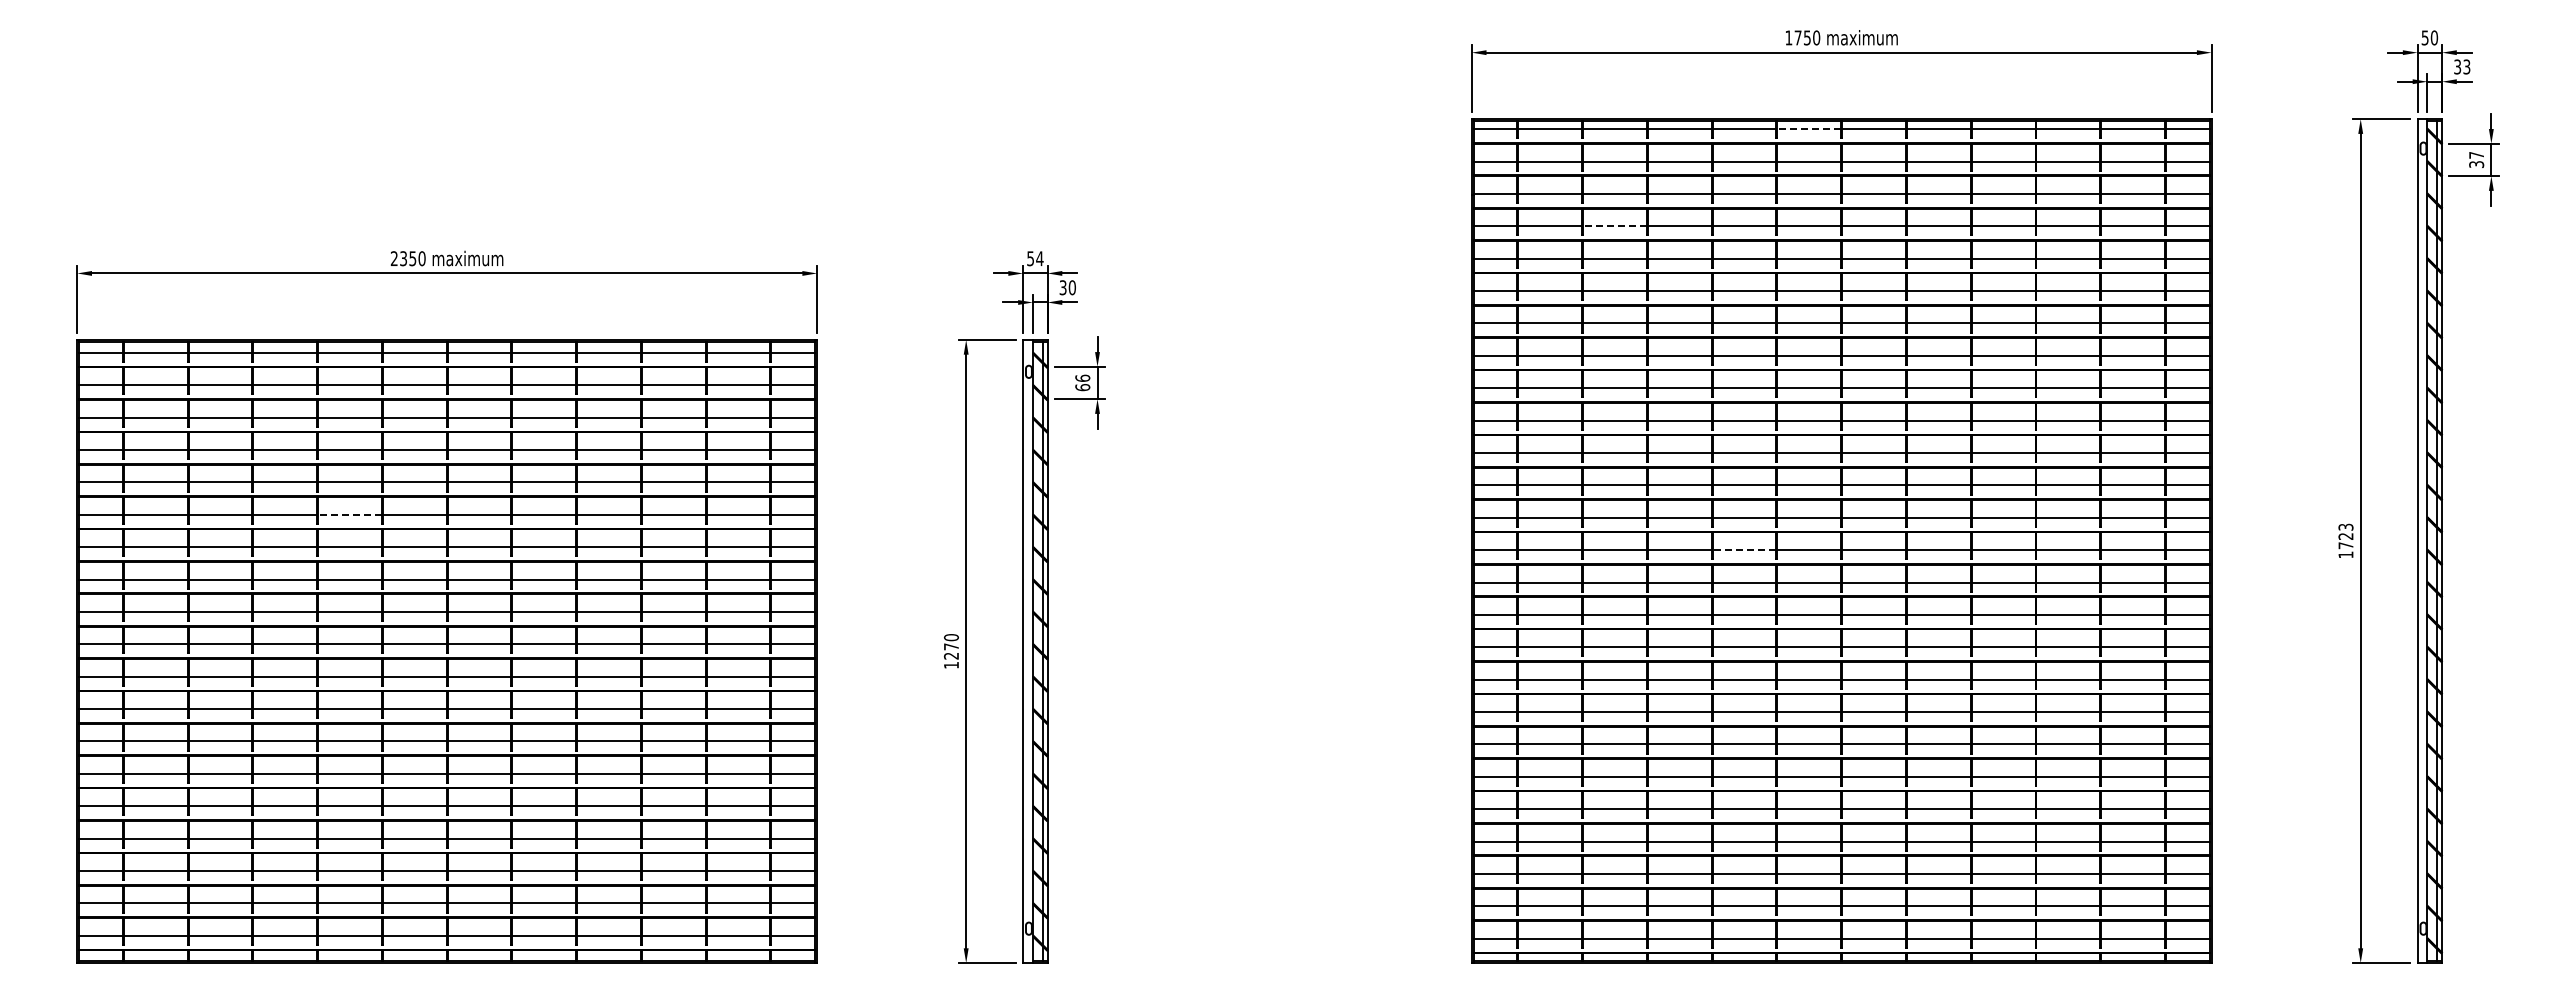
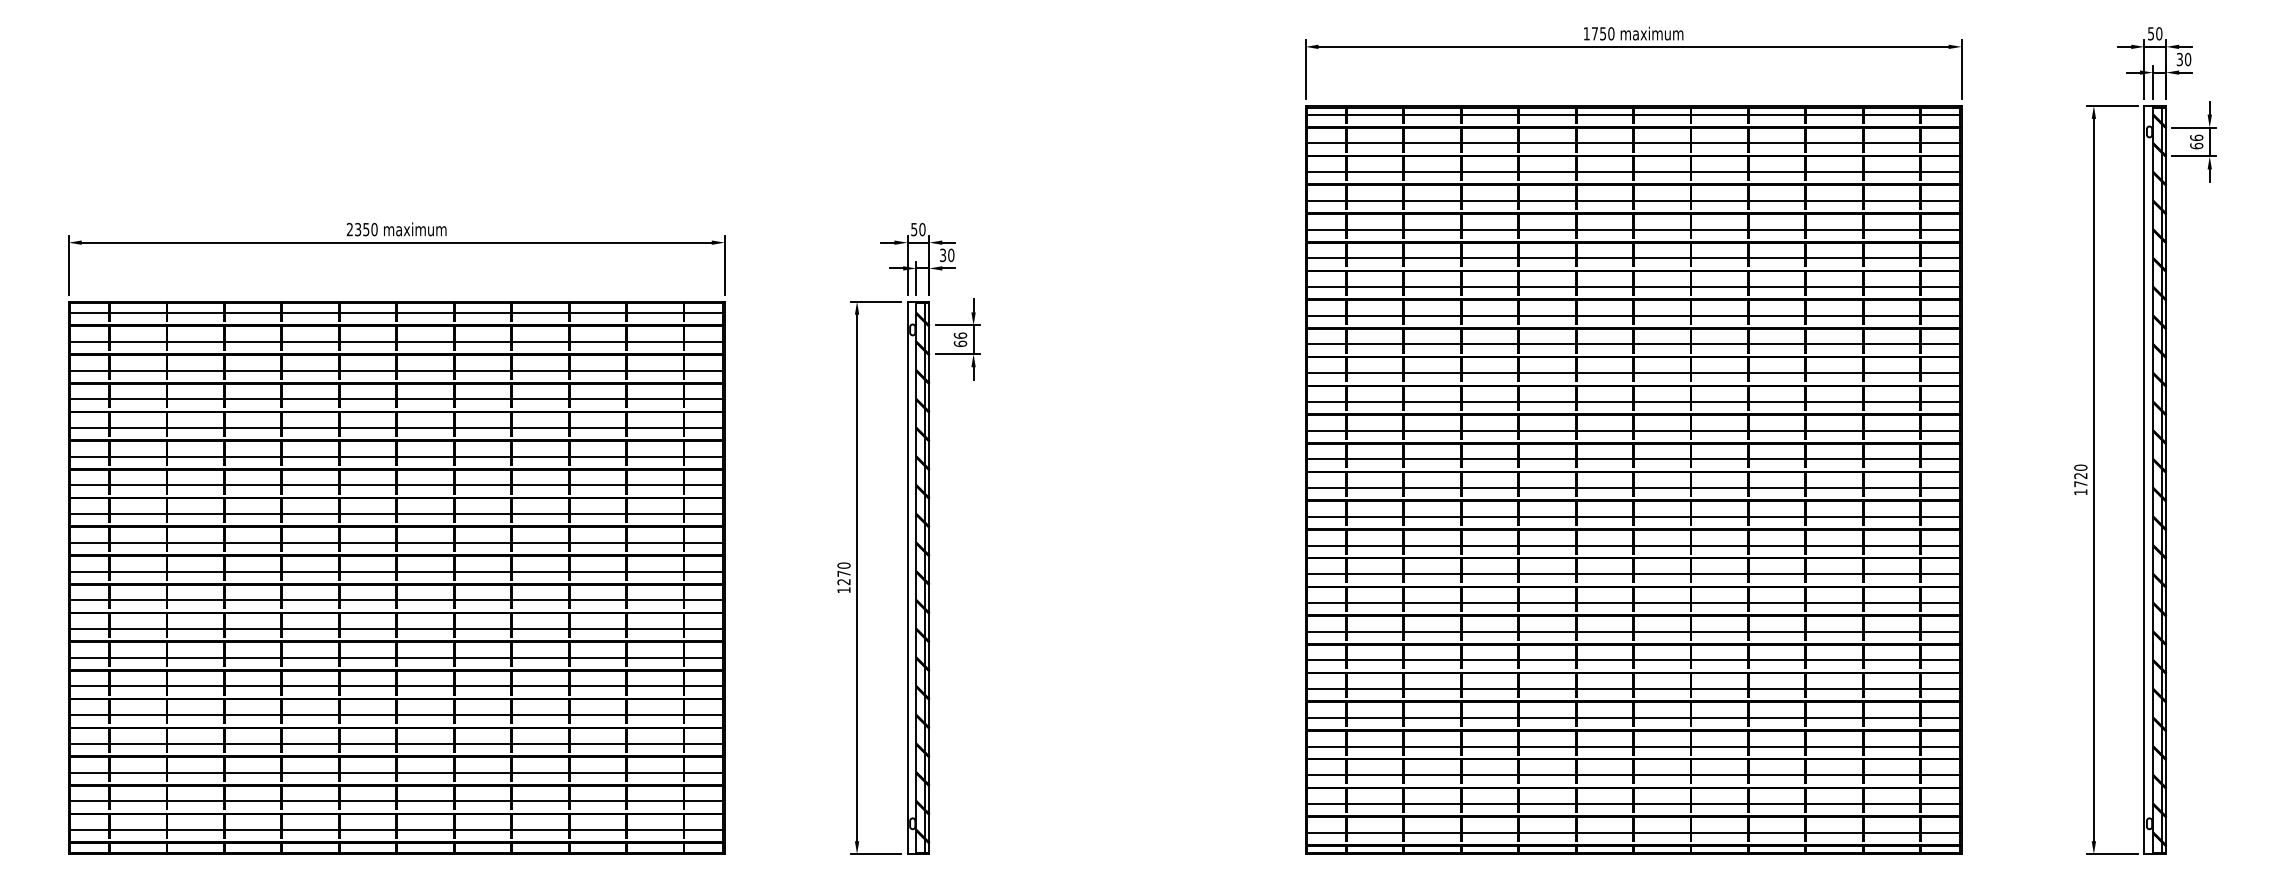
text: (2466, 66) -> (2187, 59), 33 -> 30
line: (1809, 129) -> (1605, 115), dashed -> solid
text: (2476, 159) -> (2196, 141), 37 -> 66
line: (1615, 226) -> (1432, 201), dashed -> solid
text: (1039, 258) -> (922, 229), 54 -> 50
line: (350, 514) -> (311, 456), dashed -> solid
text: (2345, 526) -> (2080, 467), 1723 -> 1720
line: (1744, 550) -> (1547, 488), dashed -> solid

